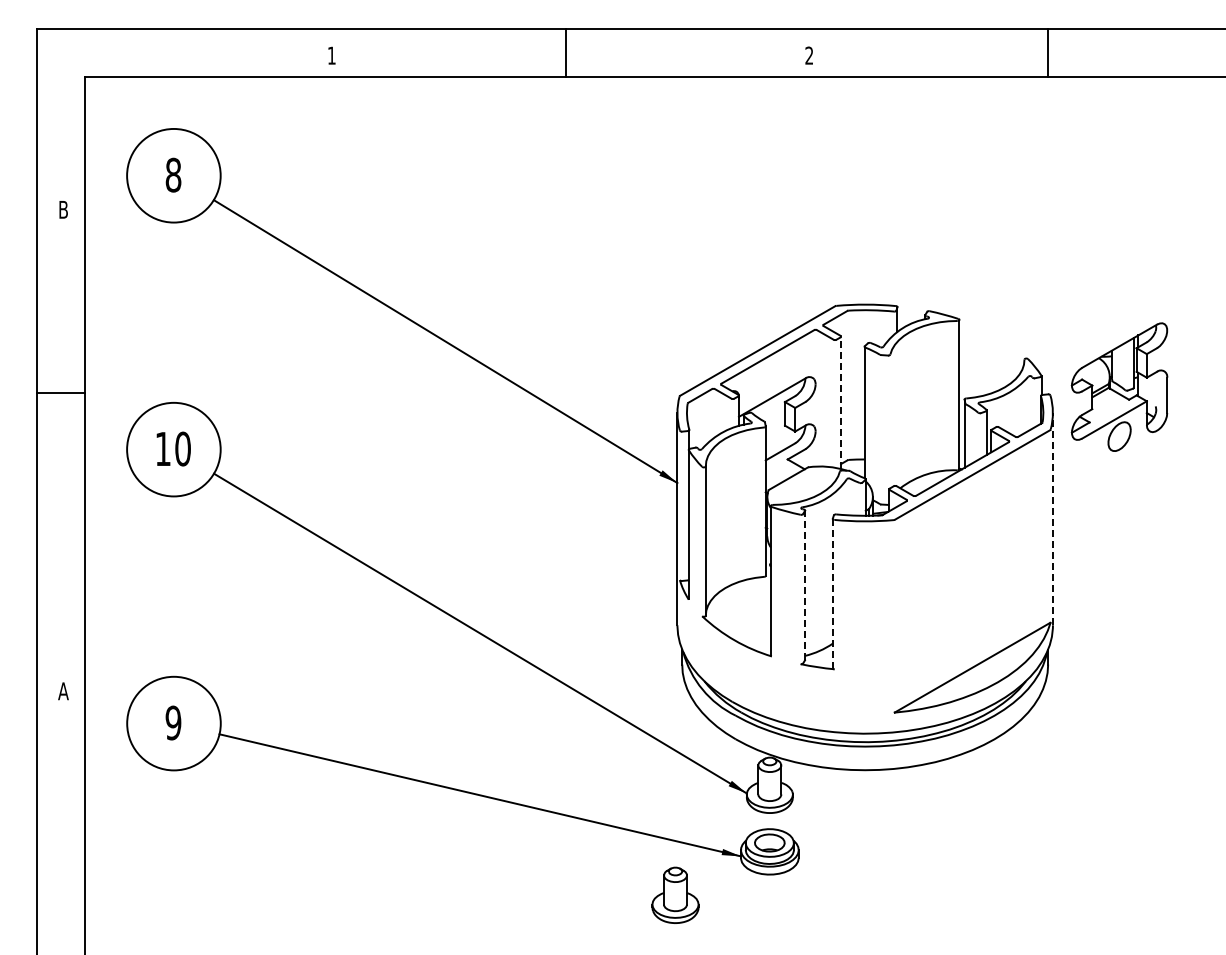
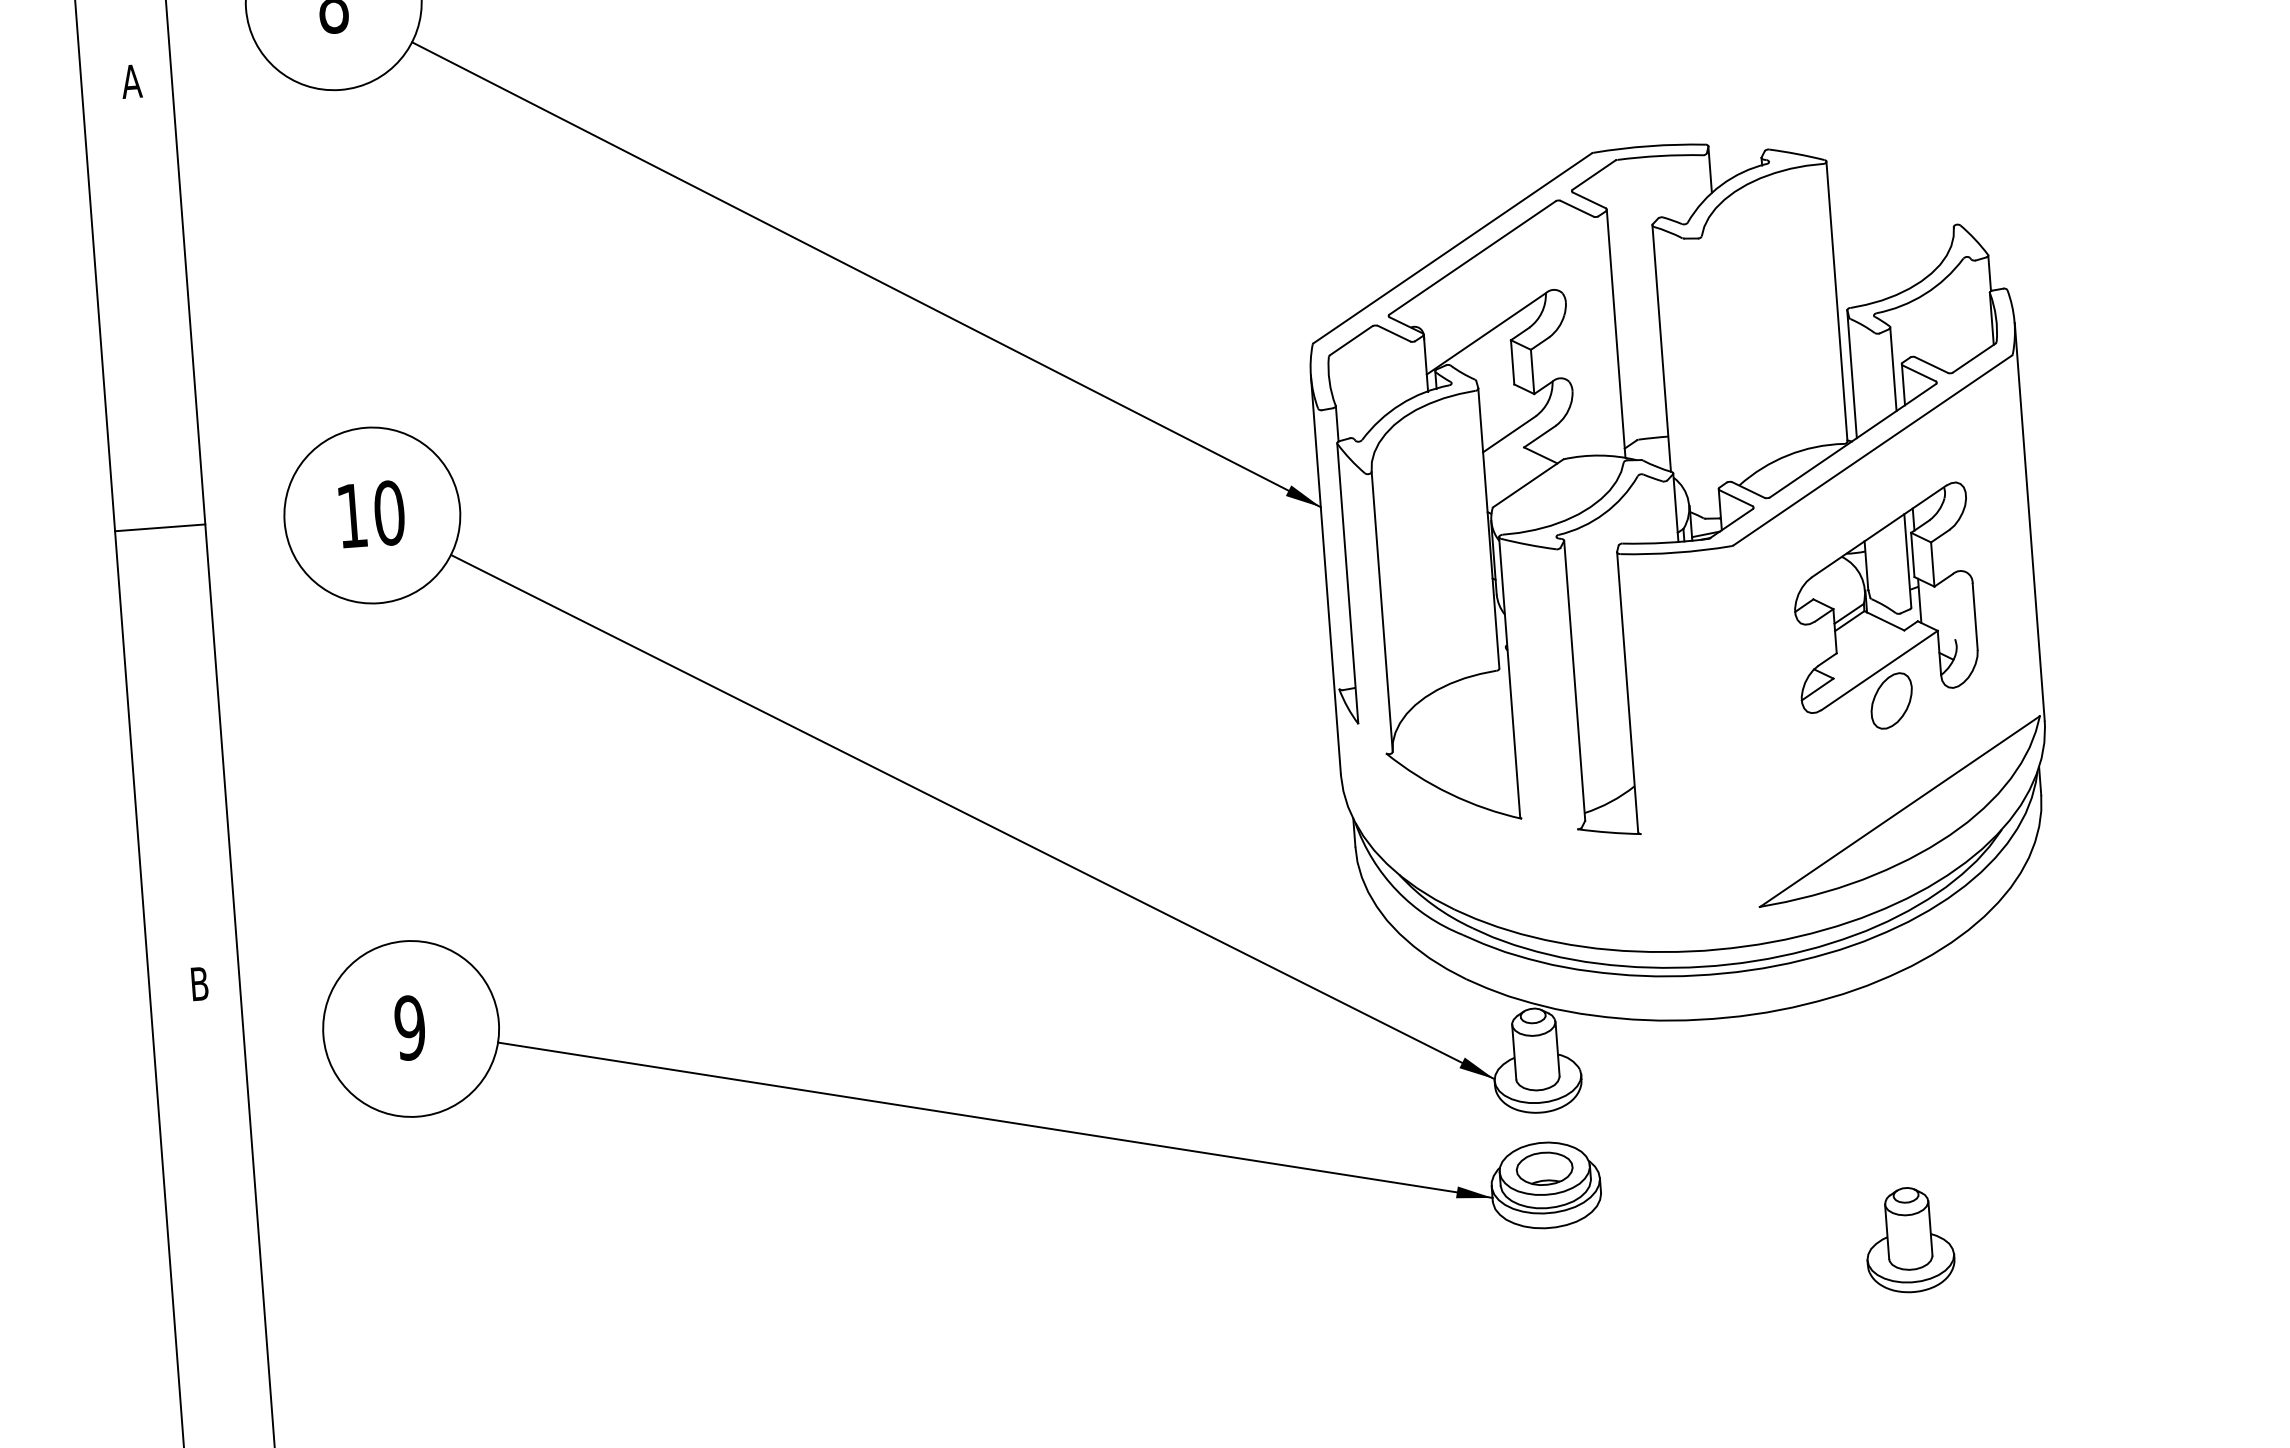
text: (63, 209) -> (131, 80), B -> A
part: (1119, 386) -> (1884, 606), moved
line: (60, 392) -> (159, 527), moved
line: (841, 402) -> (1616, 333), dashed -> solid
line: (1052, 518) -> (2028, 520), dashed -> solid
line: (805, 585) -> (1575, 681), dashed -> solid
line: (832, 593) -> (1626, 692), dashed -> solid
text: (63, 691) -> (199, 984), A -> B
part: (675, 894) -> (1909, 1238), moved

